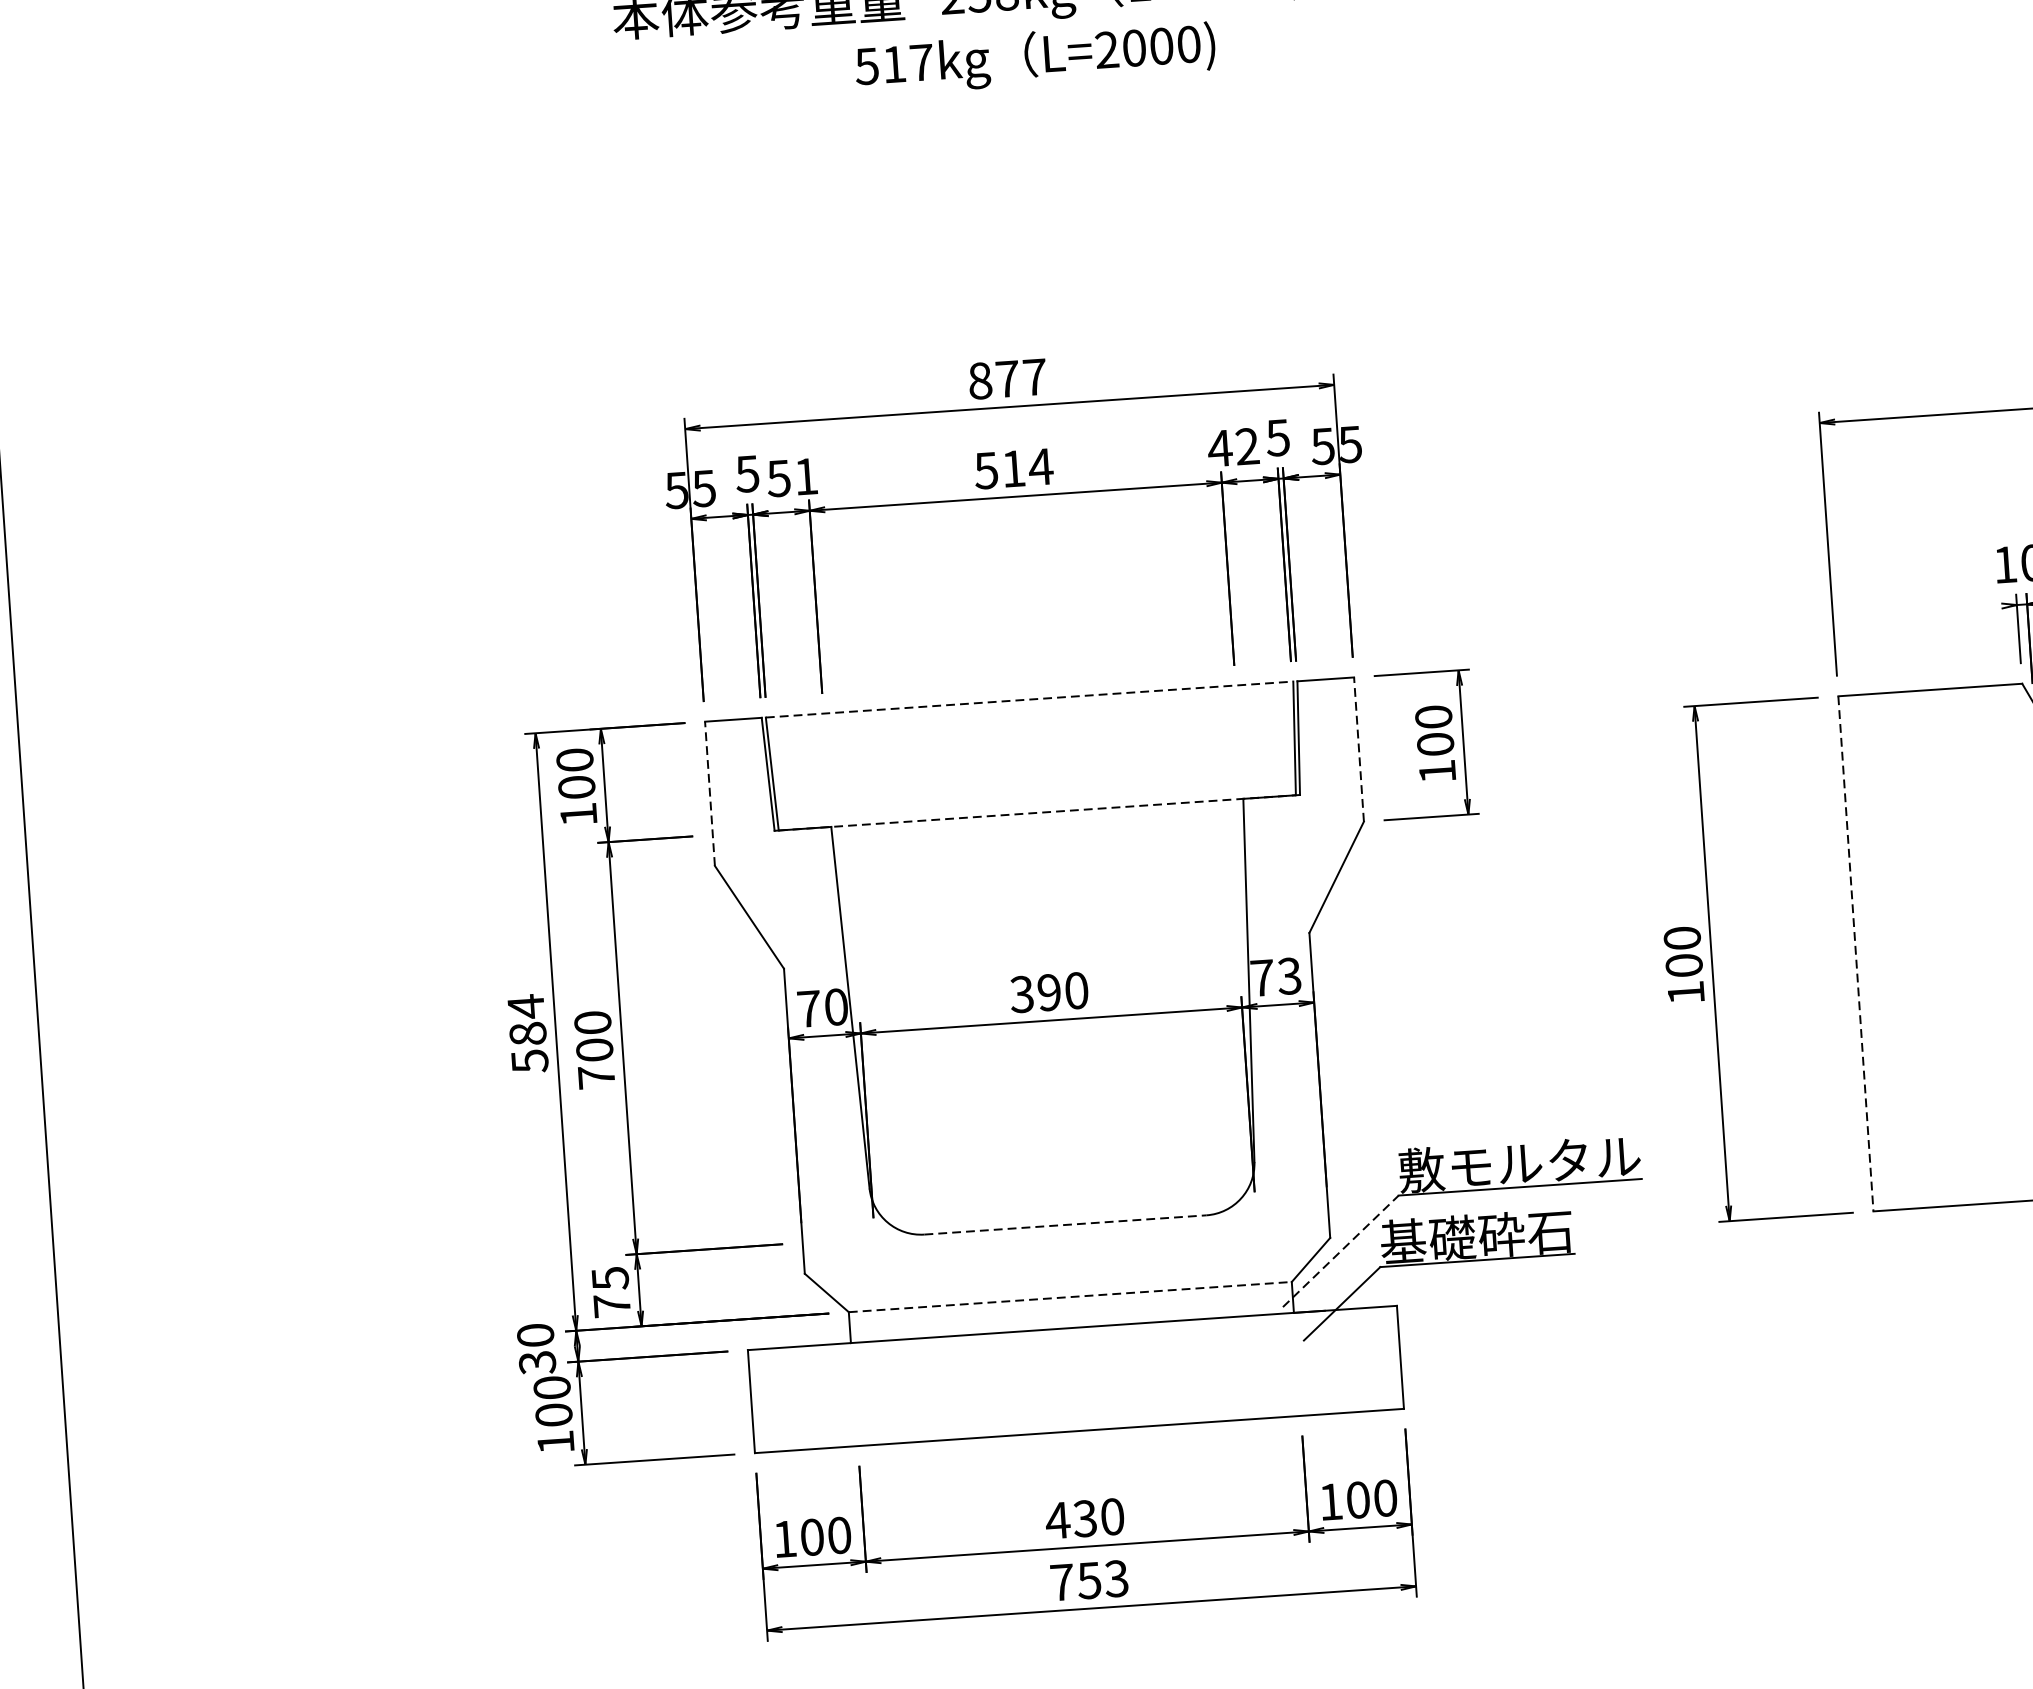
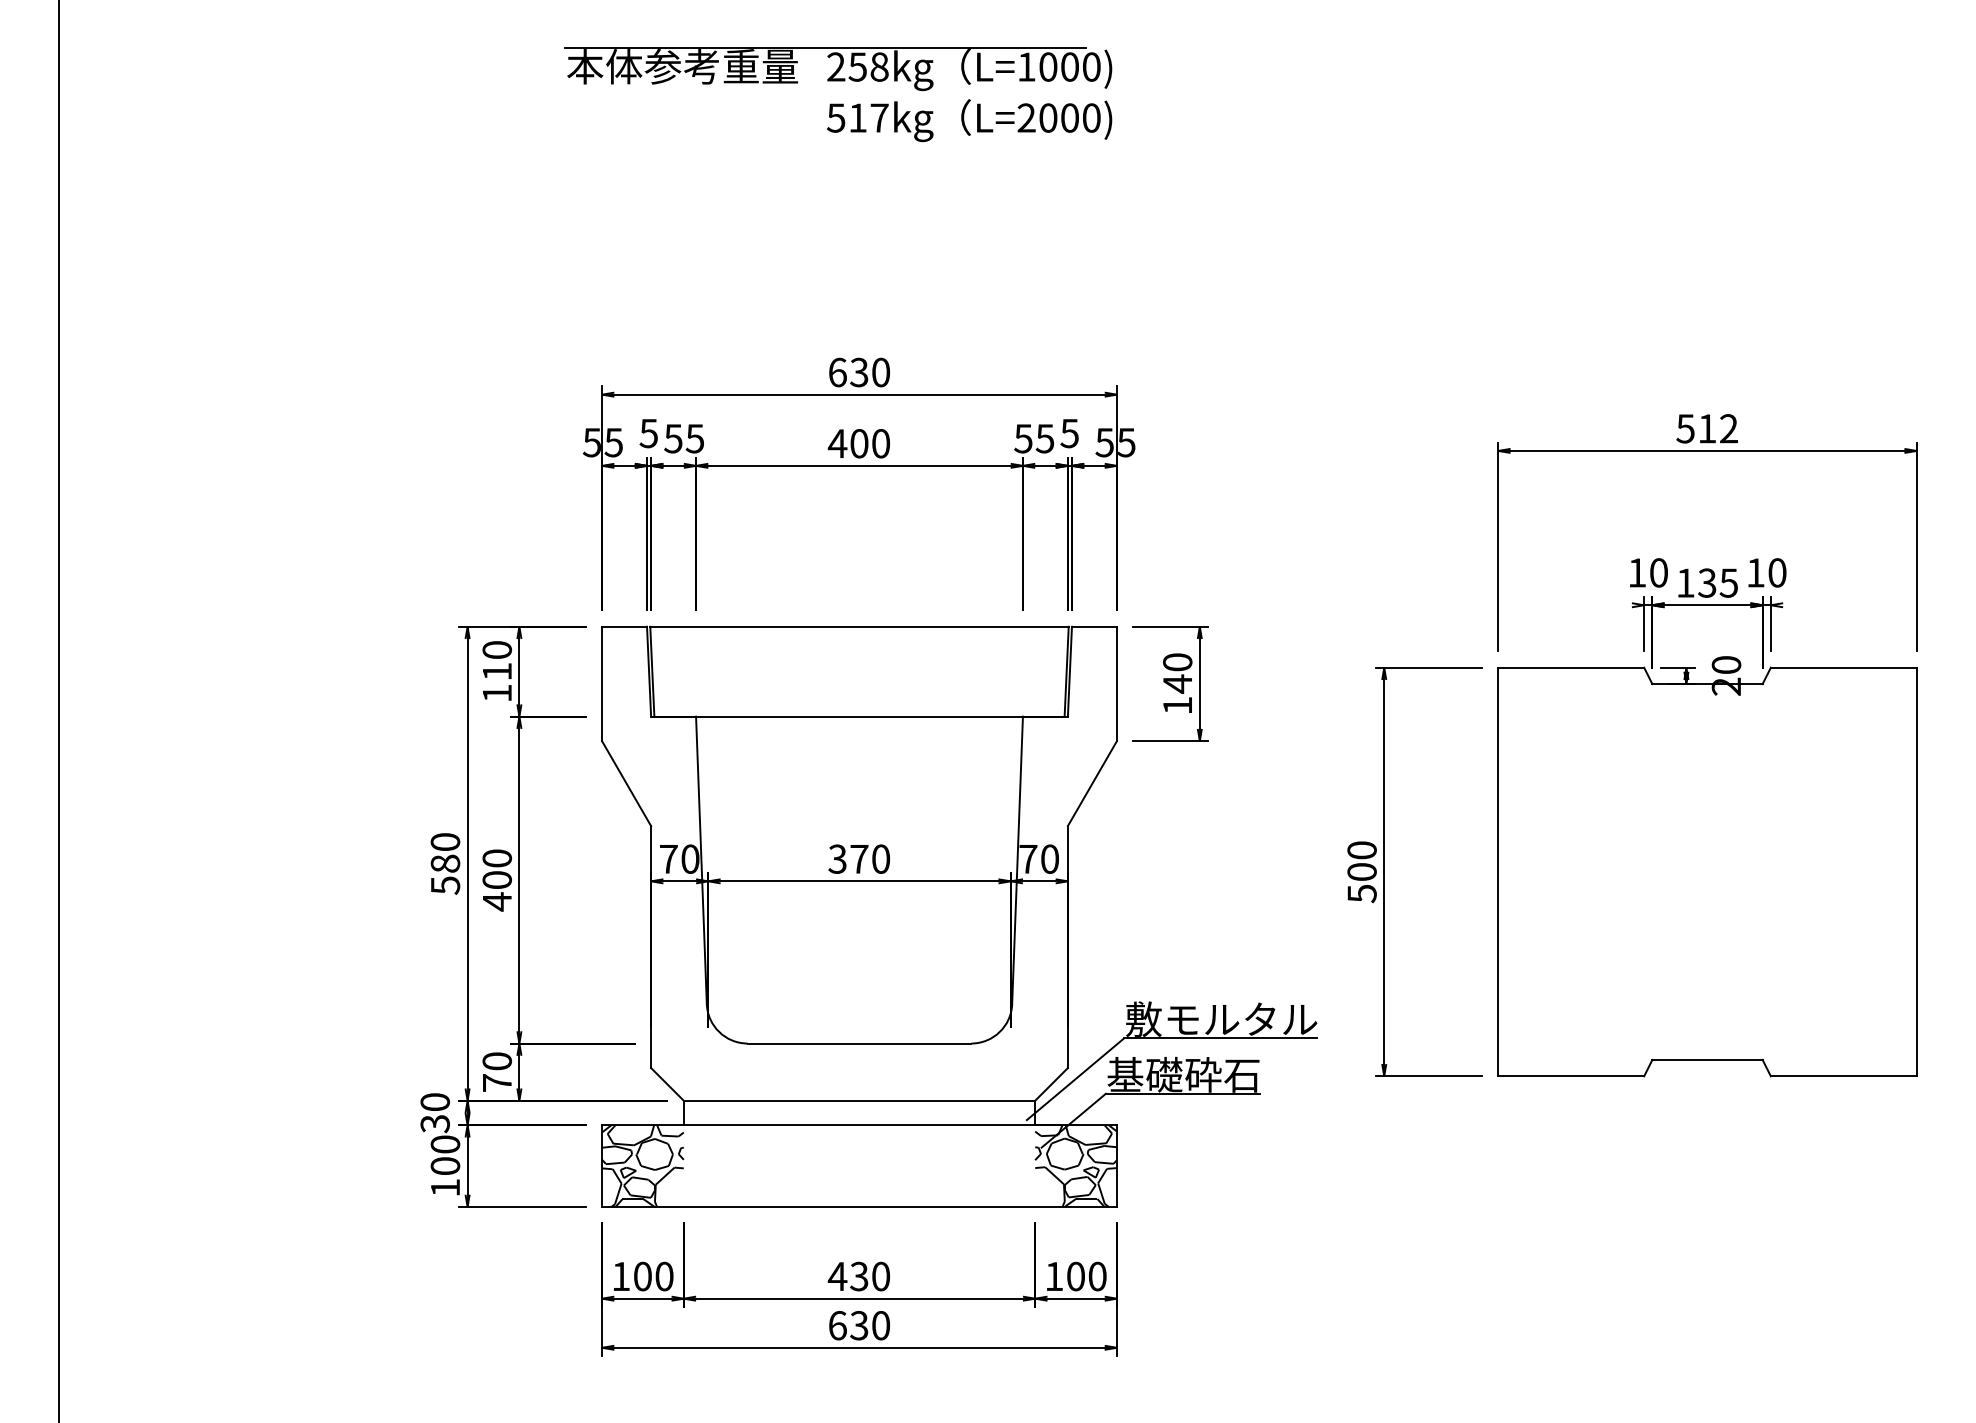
text: (1035, 58) -> (969, 120), moved
text: (1007, 379) -> (859, 372), 877 -> 630
text: (1232, 447) -> (1033, 438), 42 -> 55
text: (1012, 468) -> (858, 443), 514 -> 400
text: (805, 476) -> (694, 438), 51 -> 55
line: (1030, 699) -> (860, 626), dashed -> solid
text: (1435, 743) -> (1177, 683), 100 -> 140
line: (1358, 749) -> (1116, 683), dashed -> solid
text: (577, 787) -> (497, 671), 100 -> 110
line: (710, 793) -> (602, 683), dashed -> solid
line: (1038, 812) -> (860, 716), dashed -> solid
line: (1856, 954) -> (1498, 872), dashed -> solid
text: (1289, 975) -> (1049, 858), 73 -> 70
text: (1049, 991) -> (859, 858), 390 -> 370
text: (1685, 993) -> (1361, 894), 100 -> 500
text: (526, 1007) -> (445, 842), 584 -> 580
text: (596, 1077) -> (497, 901), 700 -> 400
line: (1065, 1224) -> (859, 1043), dashed -> solid
line: (1340, 1251) -> (1075, 1079), dashed -> solid
text: (609, 1278) -> (496, 1061), 75 -> 70
line: (1070, 1296) -> (859, 1100), dashed -> solid
hatch: (1348, 1360) -> (1075, 1165), added
hatch: (802, 1397) -> (642, 1165), added
text: (1089, 1580) -> (859, 1325), 753 -> 630

